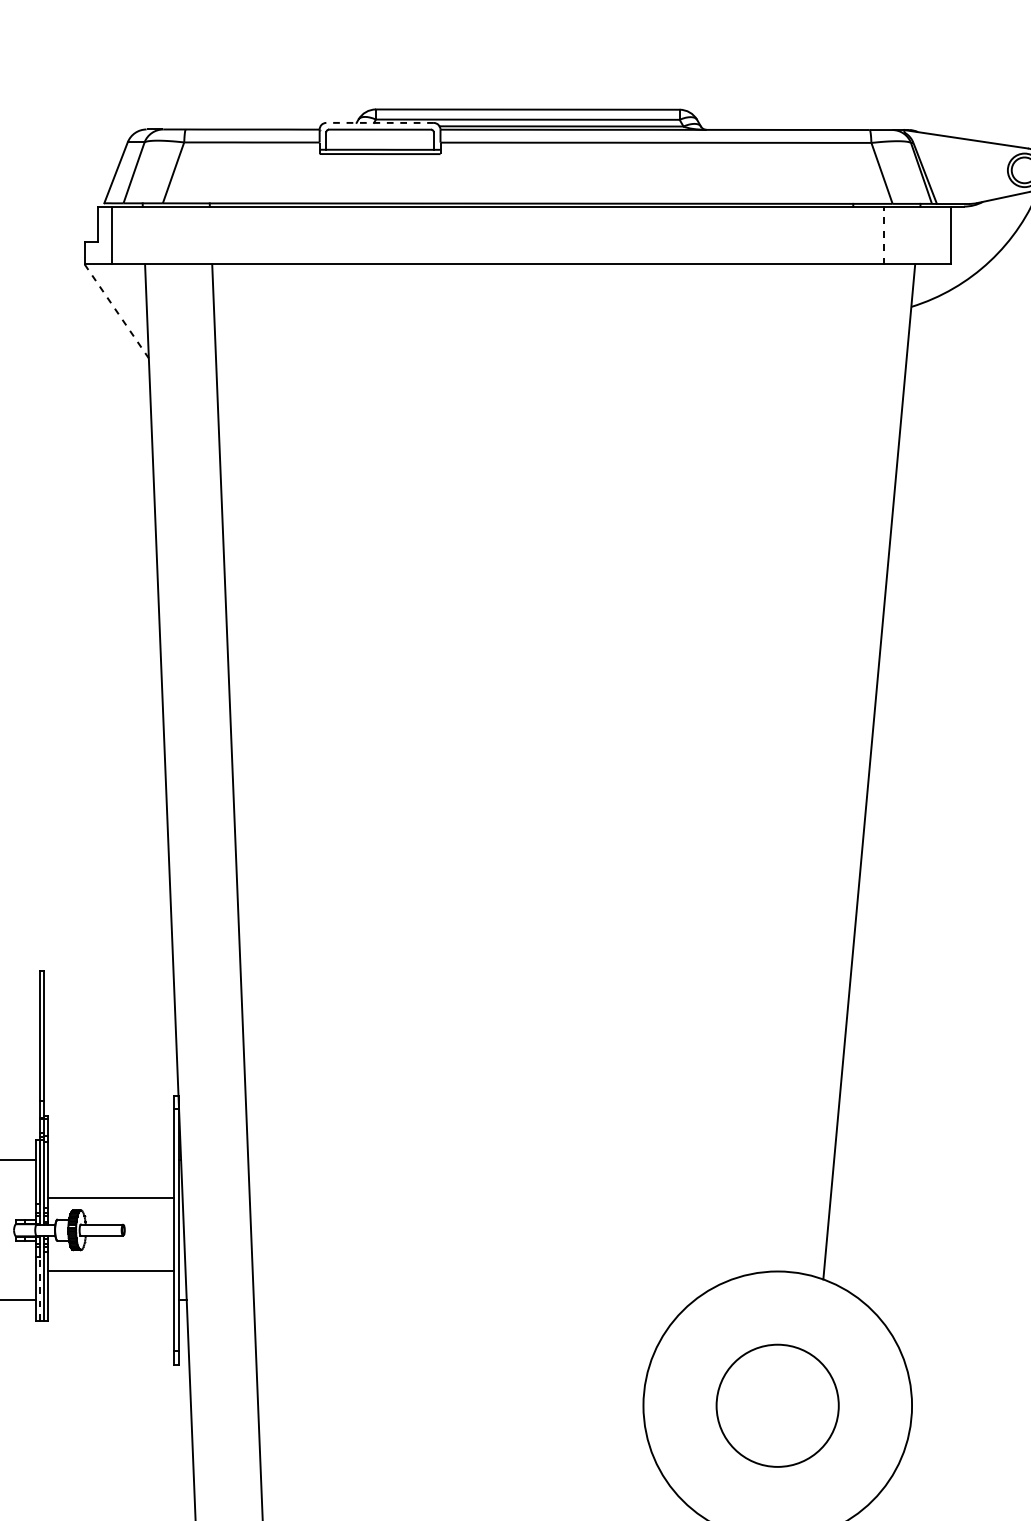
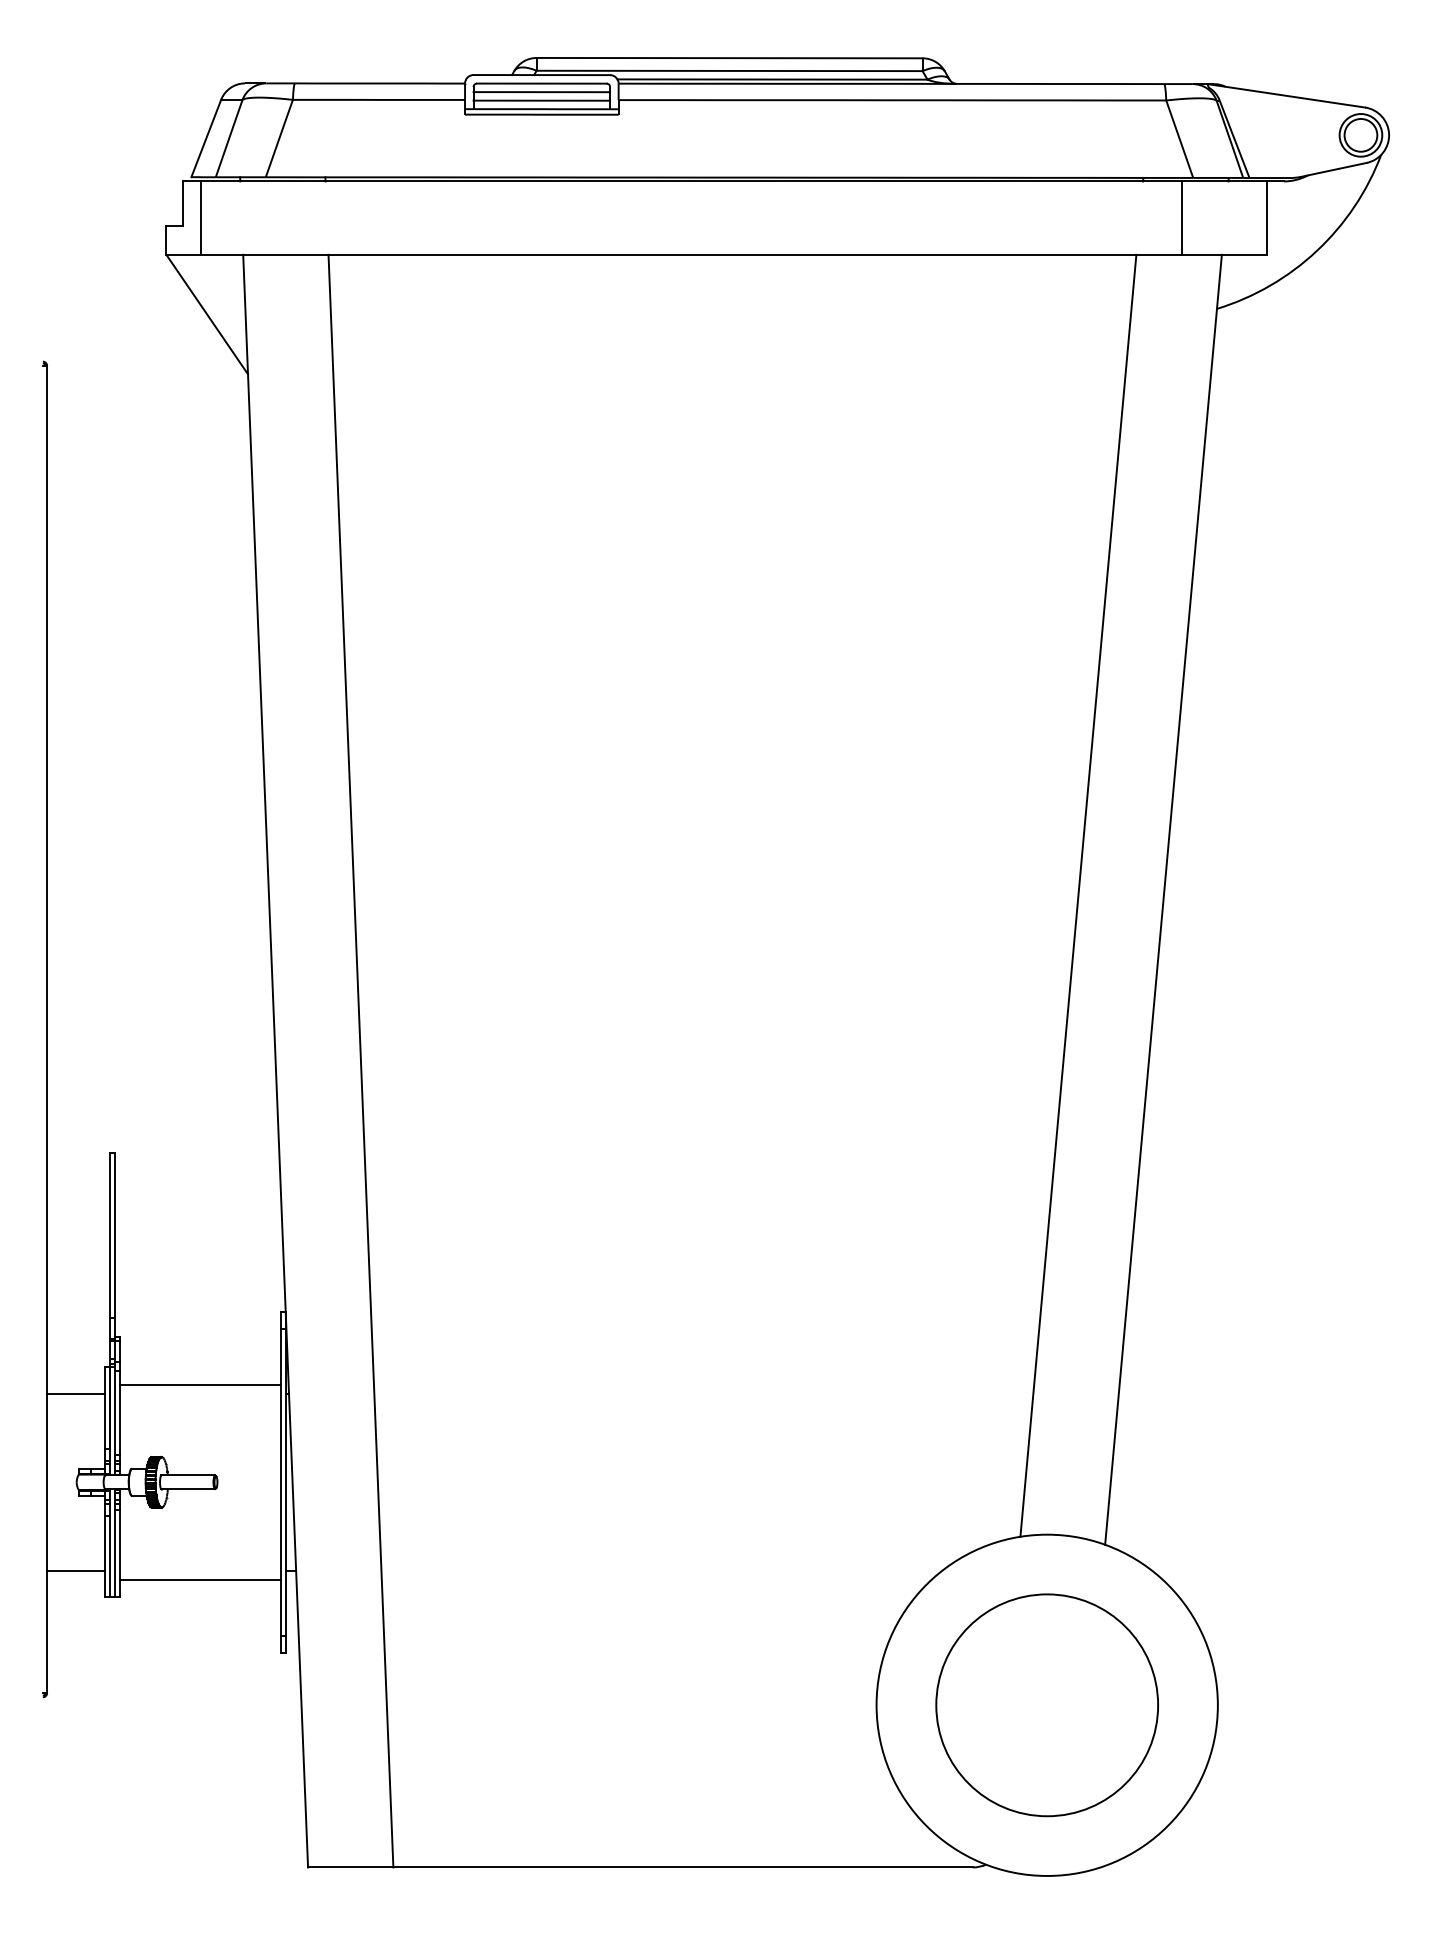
line: (379, 123) -> (541, 75), dashed -> solid
line: (379, 136) -> (541, 92), added
line: (379, 142) -> (541, 100), added
line: (883, 235) -> (1181, 218), dashed -> solid
line: (116, 311) -> (207, 314), dashed -> solid
line: (802, 768) -> (1078, 895), added
line: (111, 1197) -> (200, 1384), moved
line: (111, 1270) -> (200, 1579), moved
line: (39, 1288) -> (109, 1556), dashed -> solid
circle: (777, 1405) -> (1046, 1705), size x1.43

